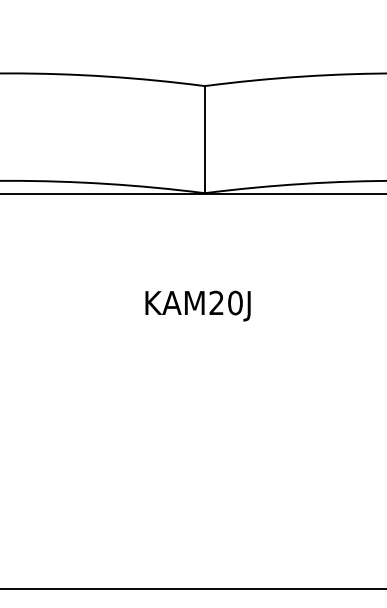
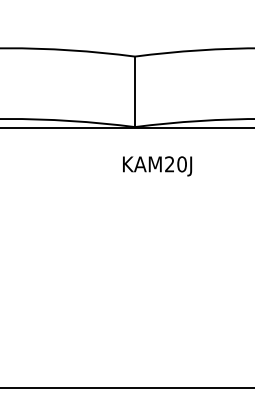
text: (198, 306) -> (157, 166), moved

